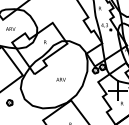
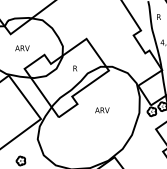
text: (60, 79) -> (101, 110), moved

